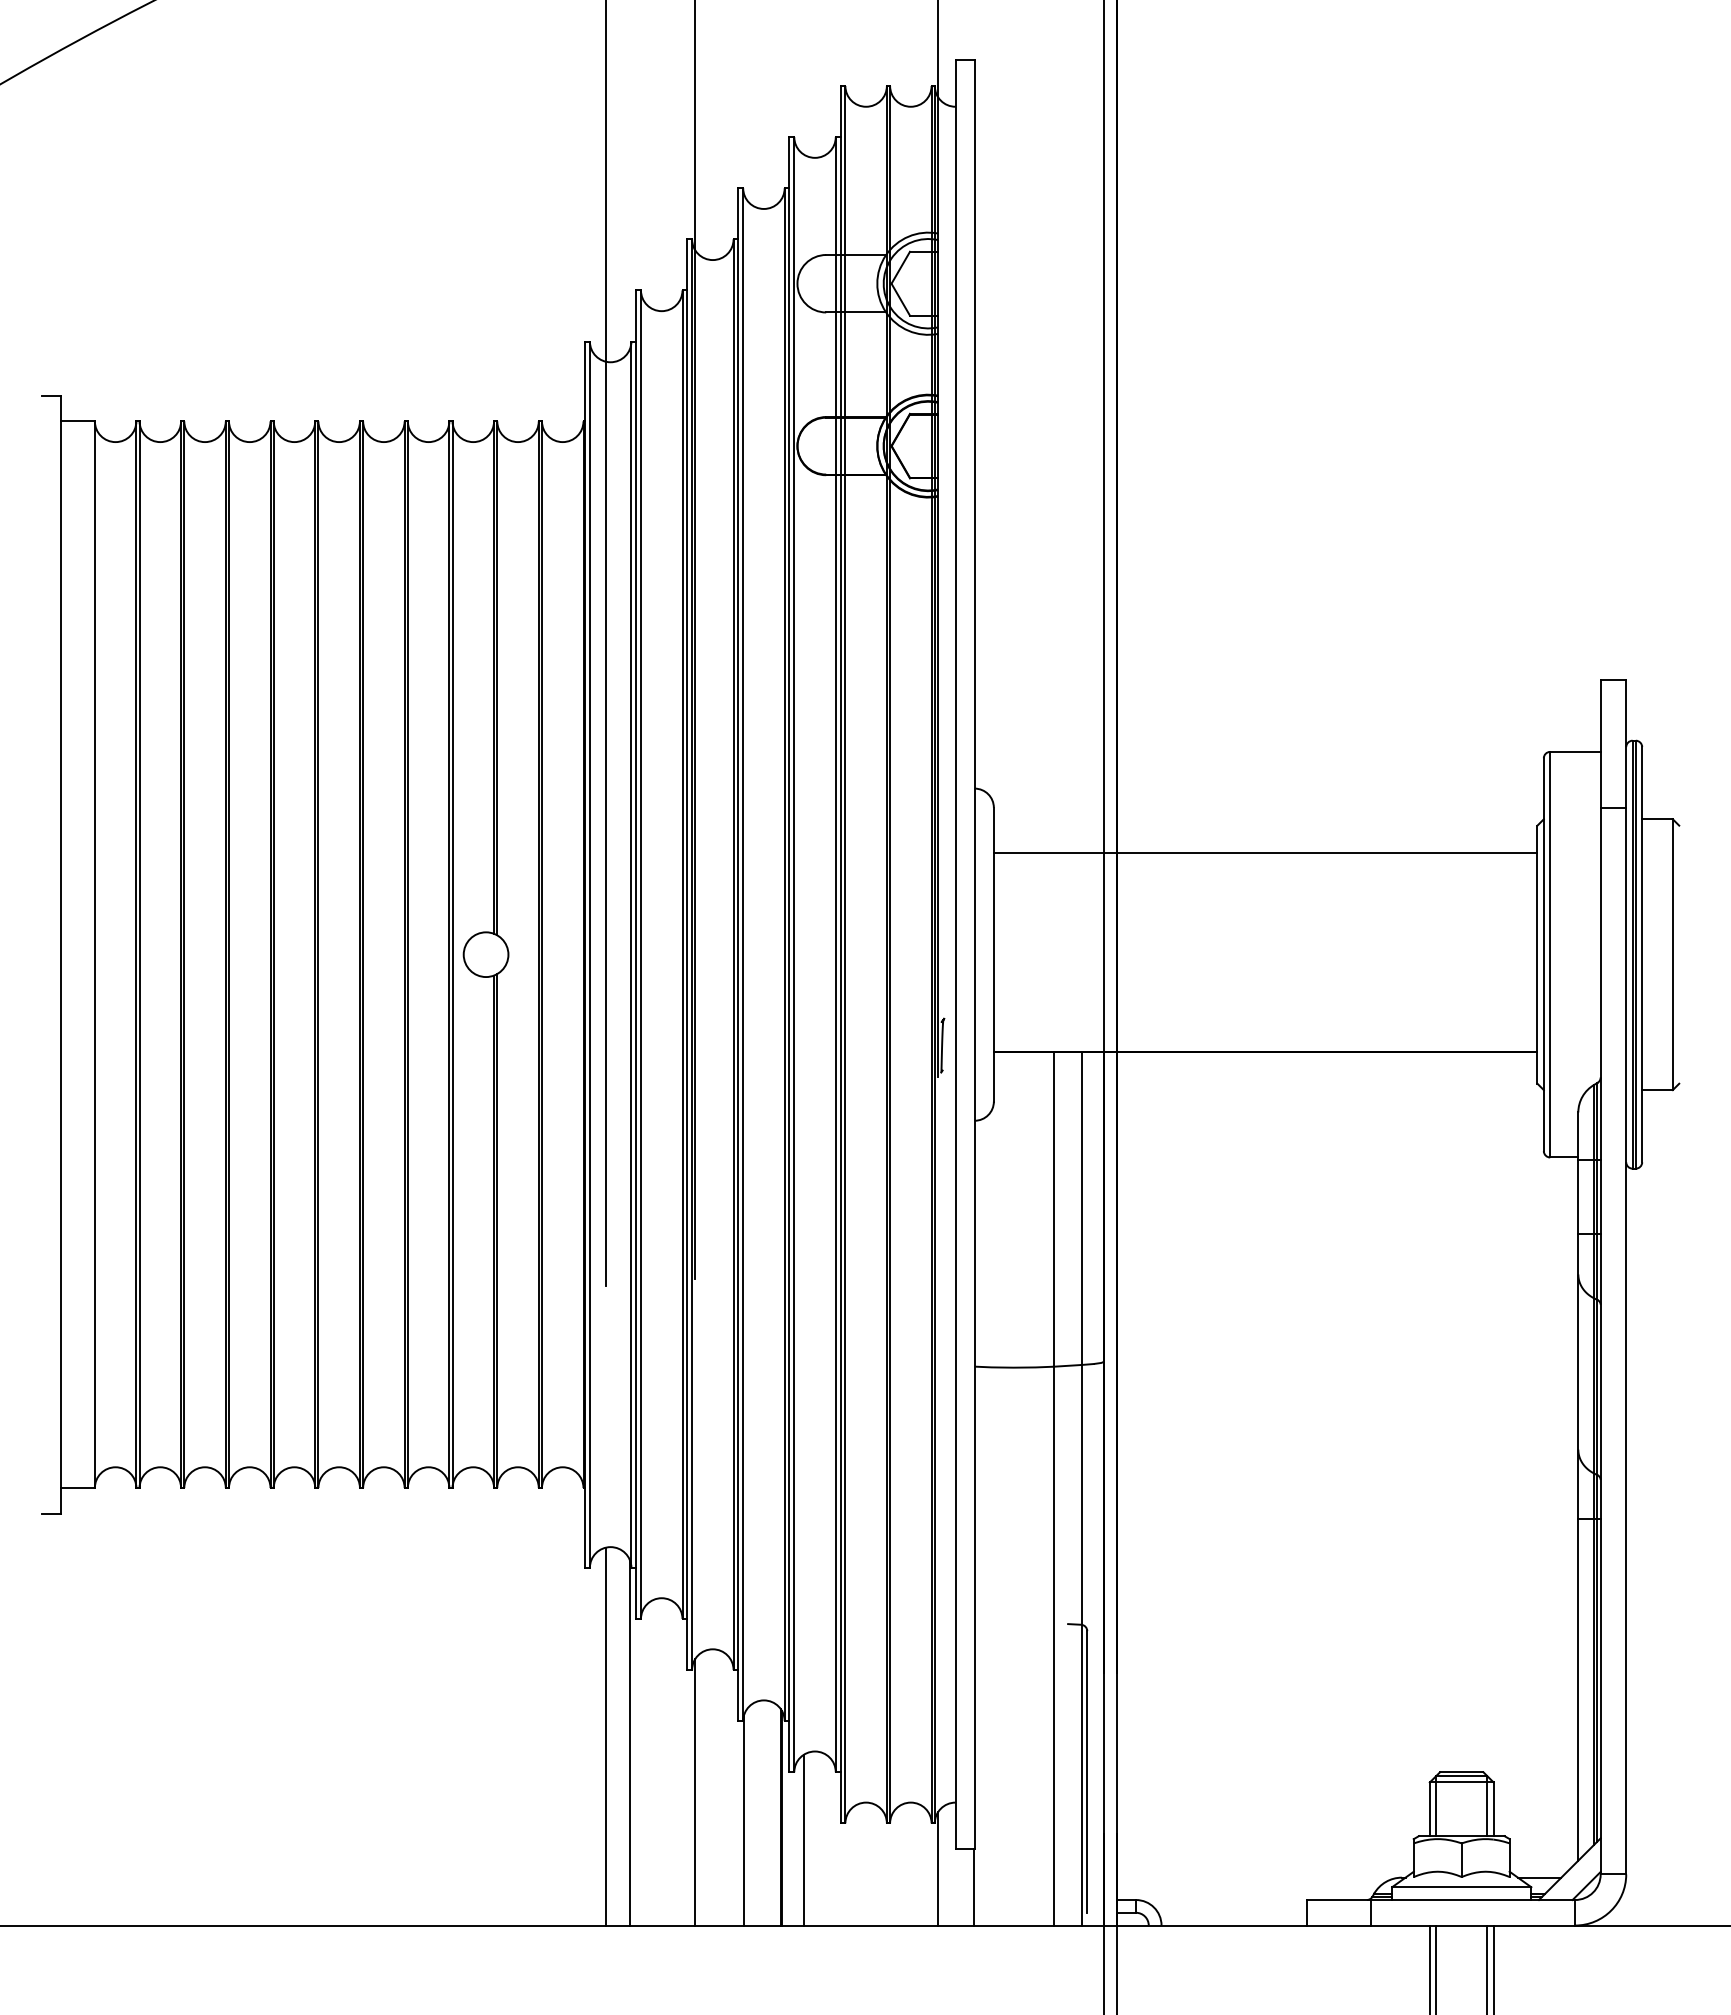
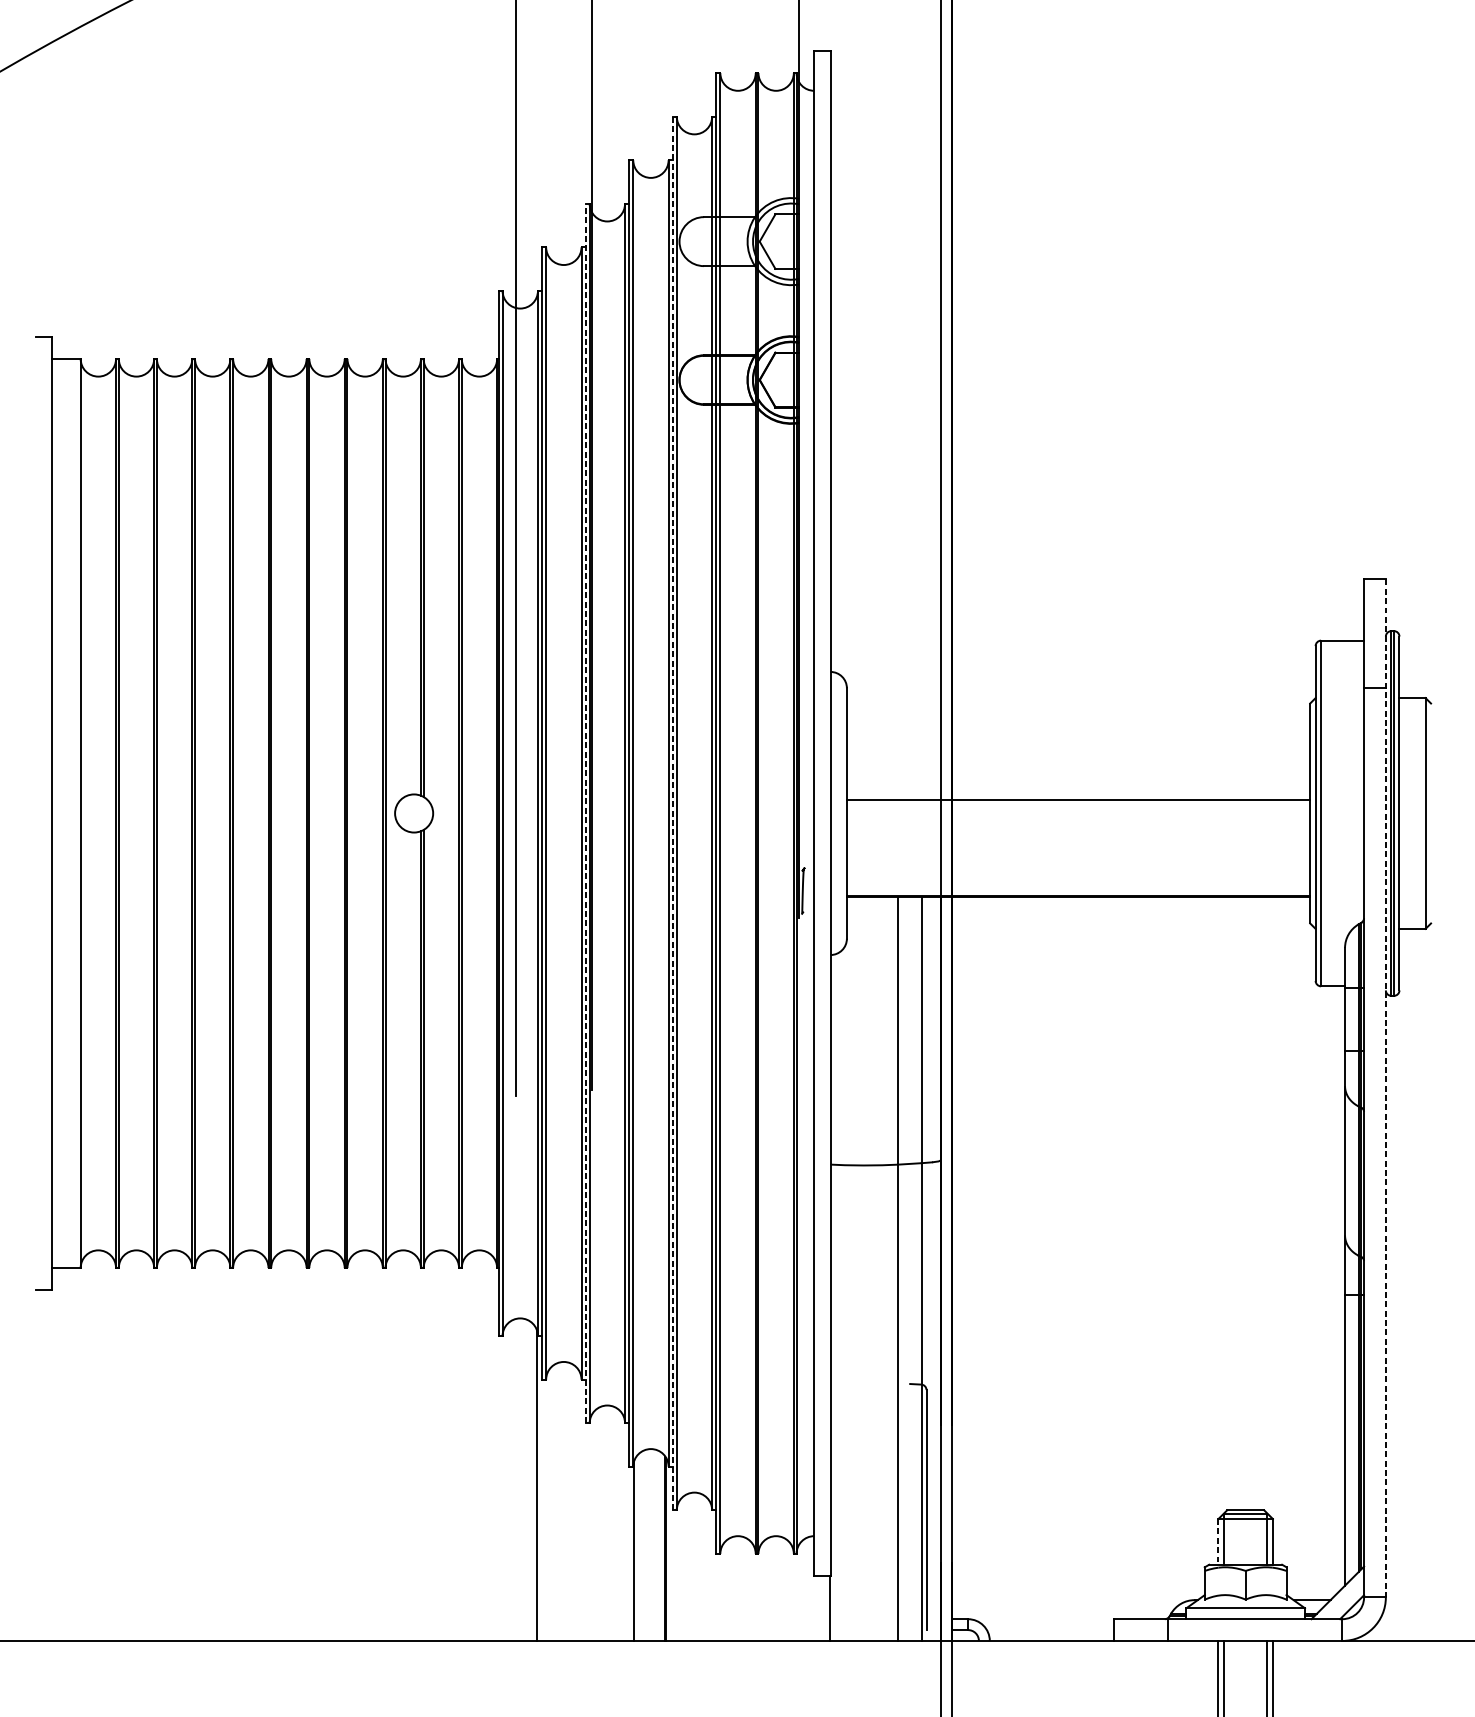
line: (1265, 853) -> (1078, 800), moved
line: (687, 954) -> (585, 813), solid -> dashed
line: (789, 954) -> (672, 813), solid -> dashed
line: (1626, 1277) -> (1386, 1088), solid -> dashed
line: (605, 1736) -> (515, 1479), removed
line: (695, 1792) -> (592, 1527), removed
line: (1429, 1809) -> (1218, 1542), solid -> dashed
line: (803, 1839) -> (684, 1567), removed
line: (937, 1868) -> (798, 1592), removed

